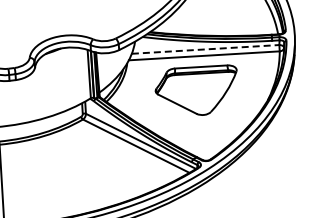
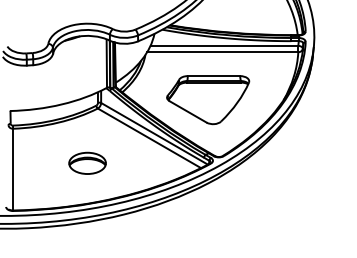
line: (205, 49) -> (224, 45), dashed -> solid
part: (197, 91) -> (208, 100), moved
part: (75, 174) -> (87, 162), added

